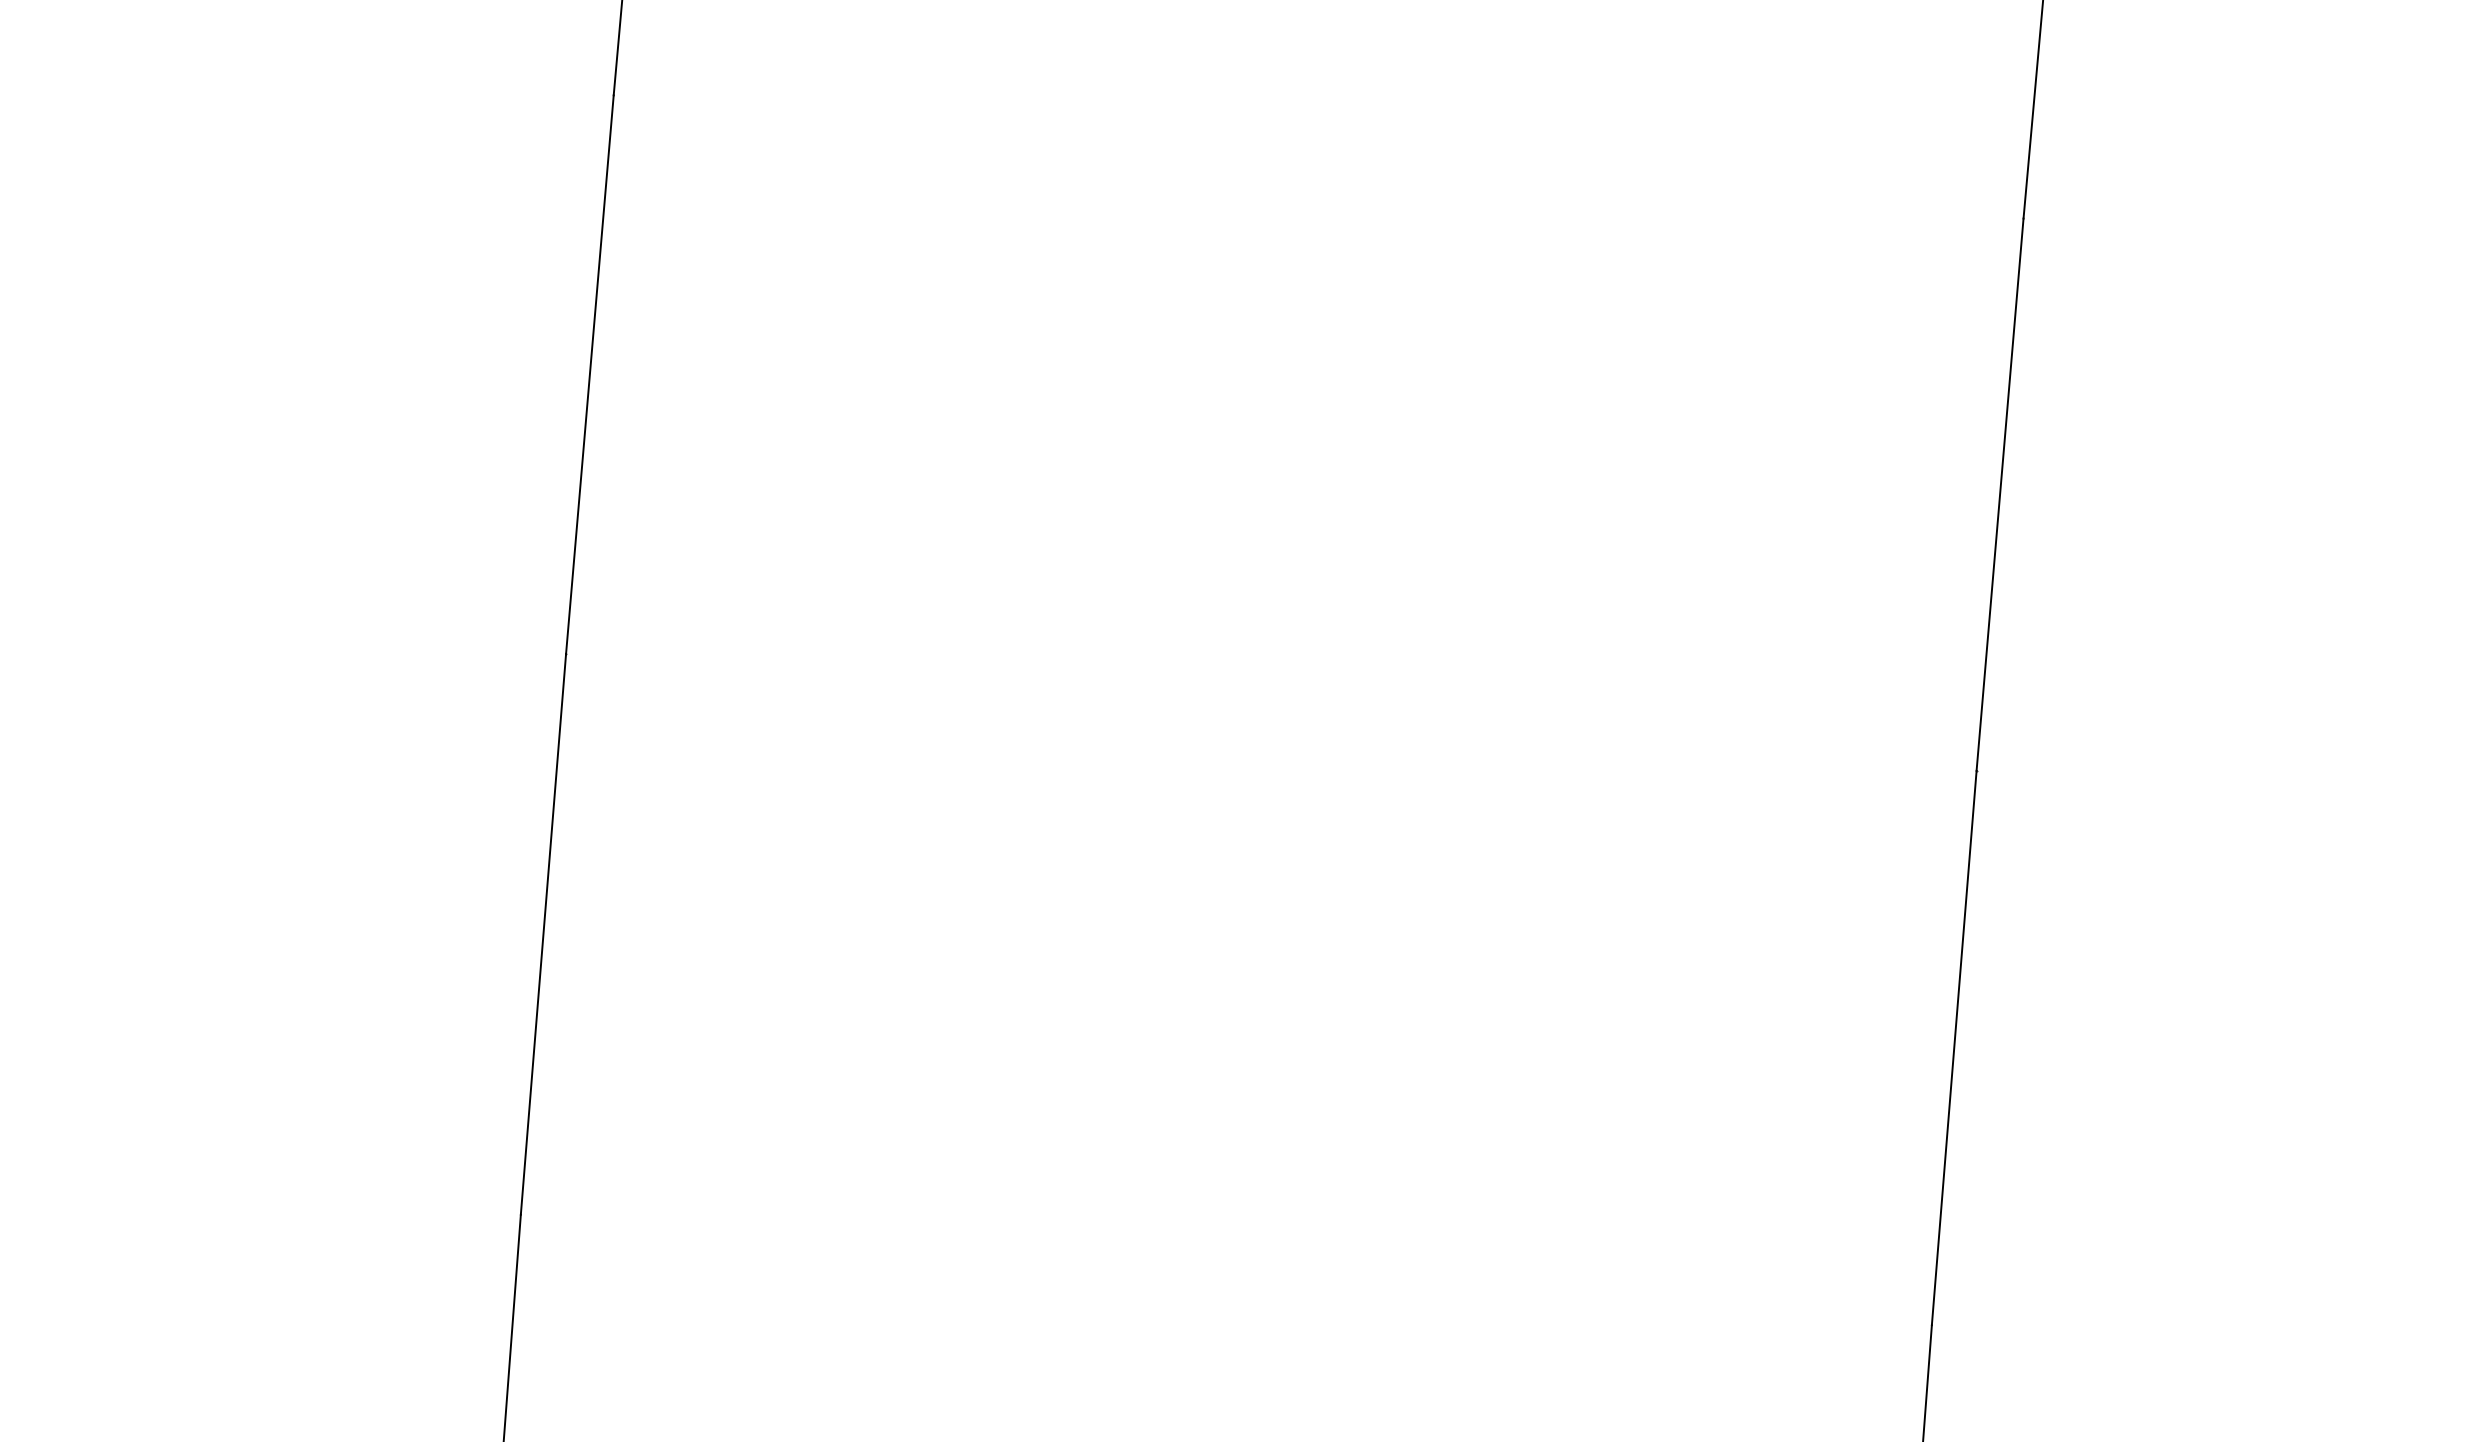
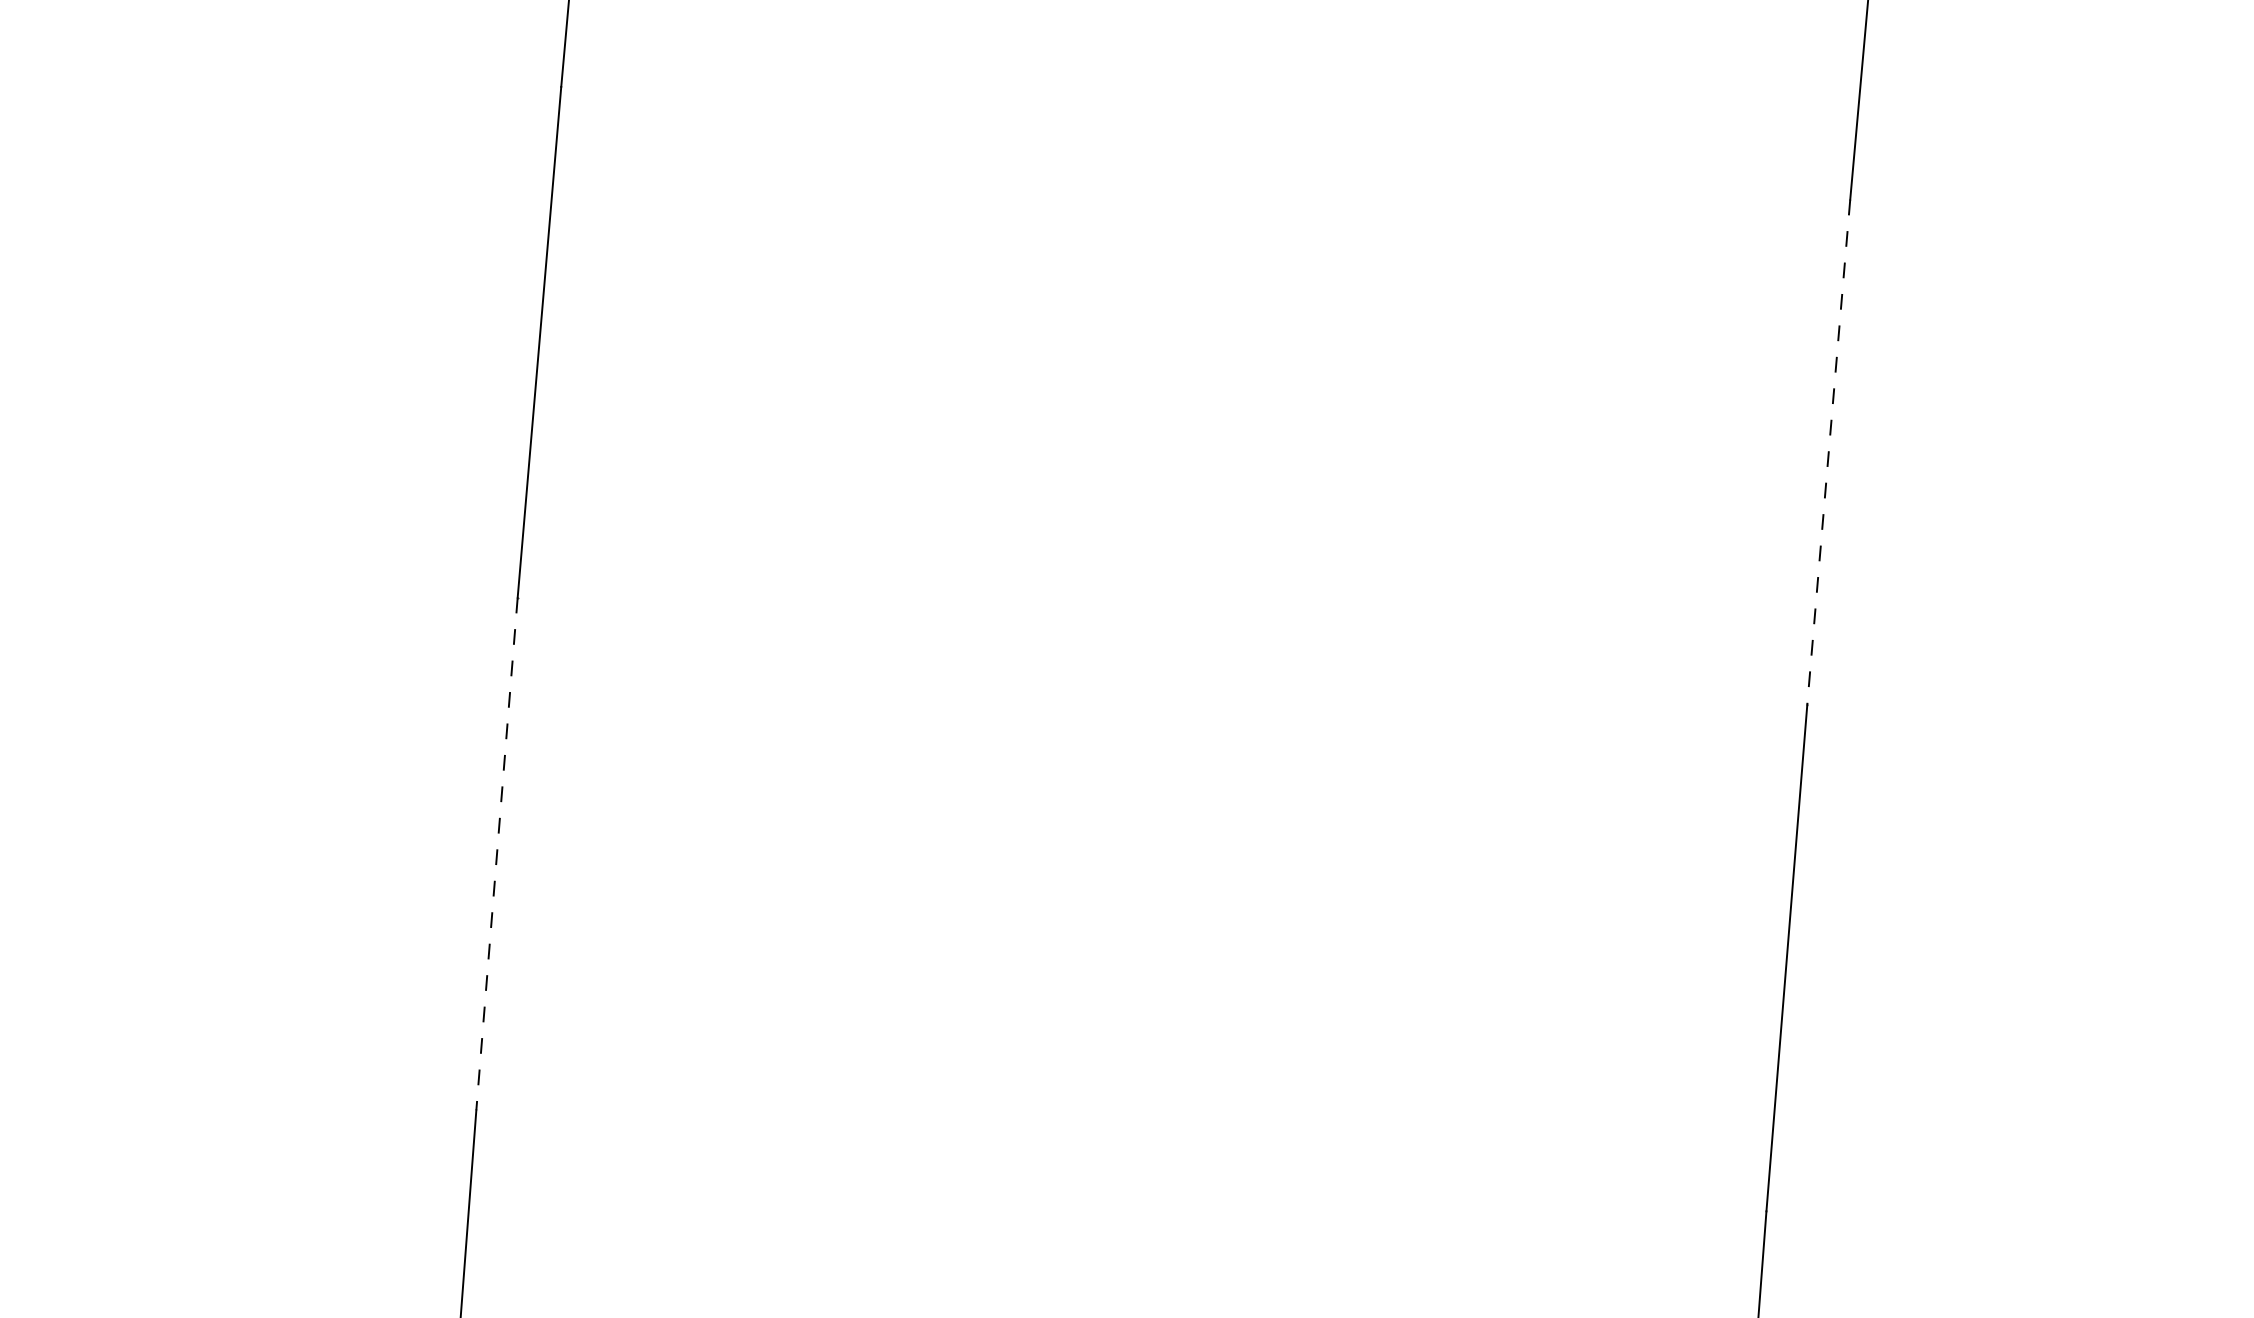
line: (2000, 495) -> (1829, 452), solid -> dashed
line: (543, 934) -> (497, 854), solid -> dashed

